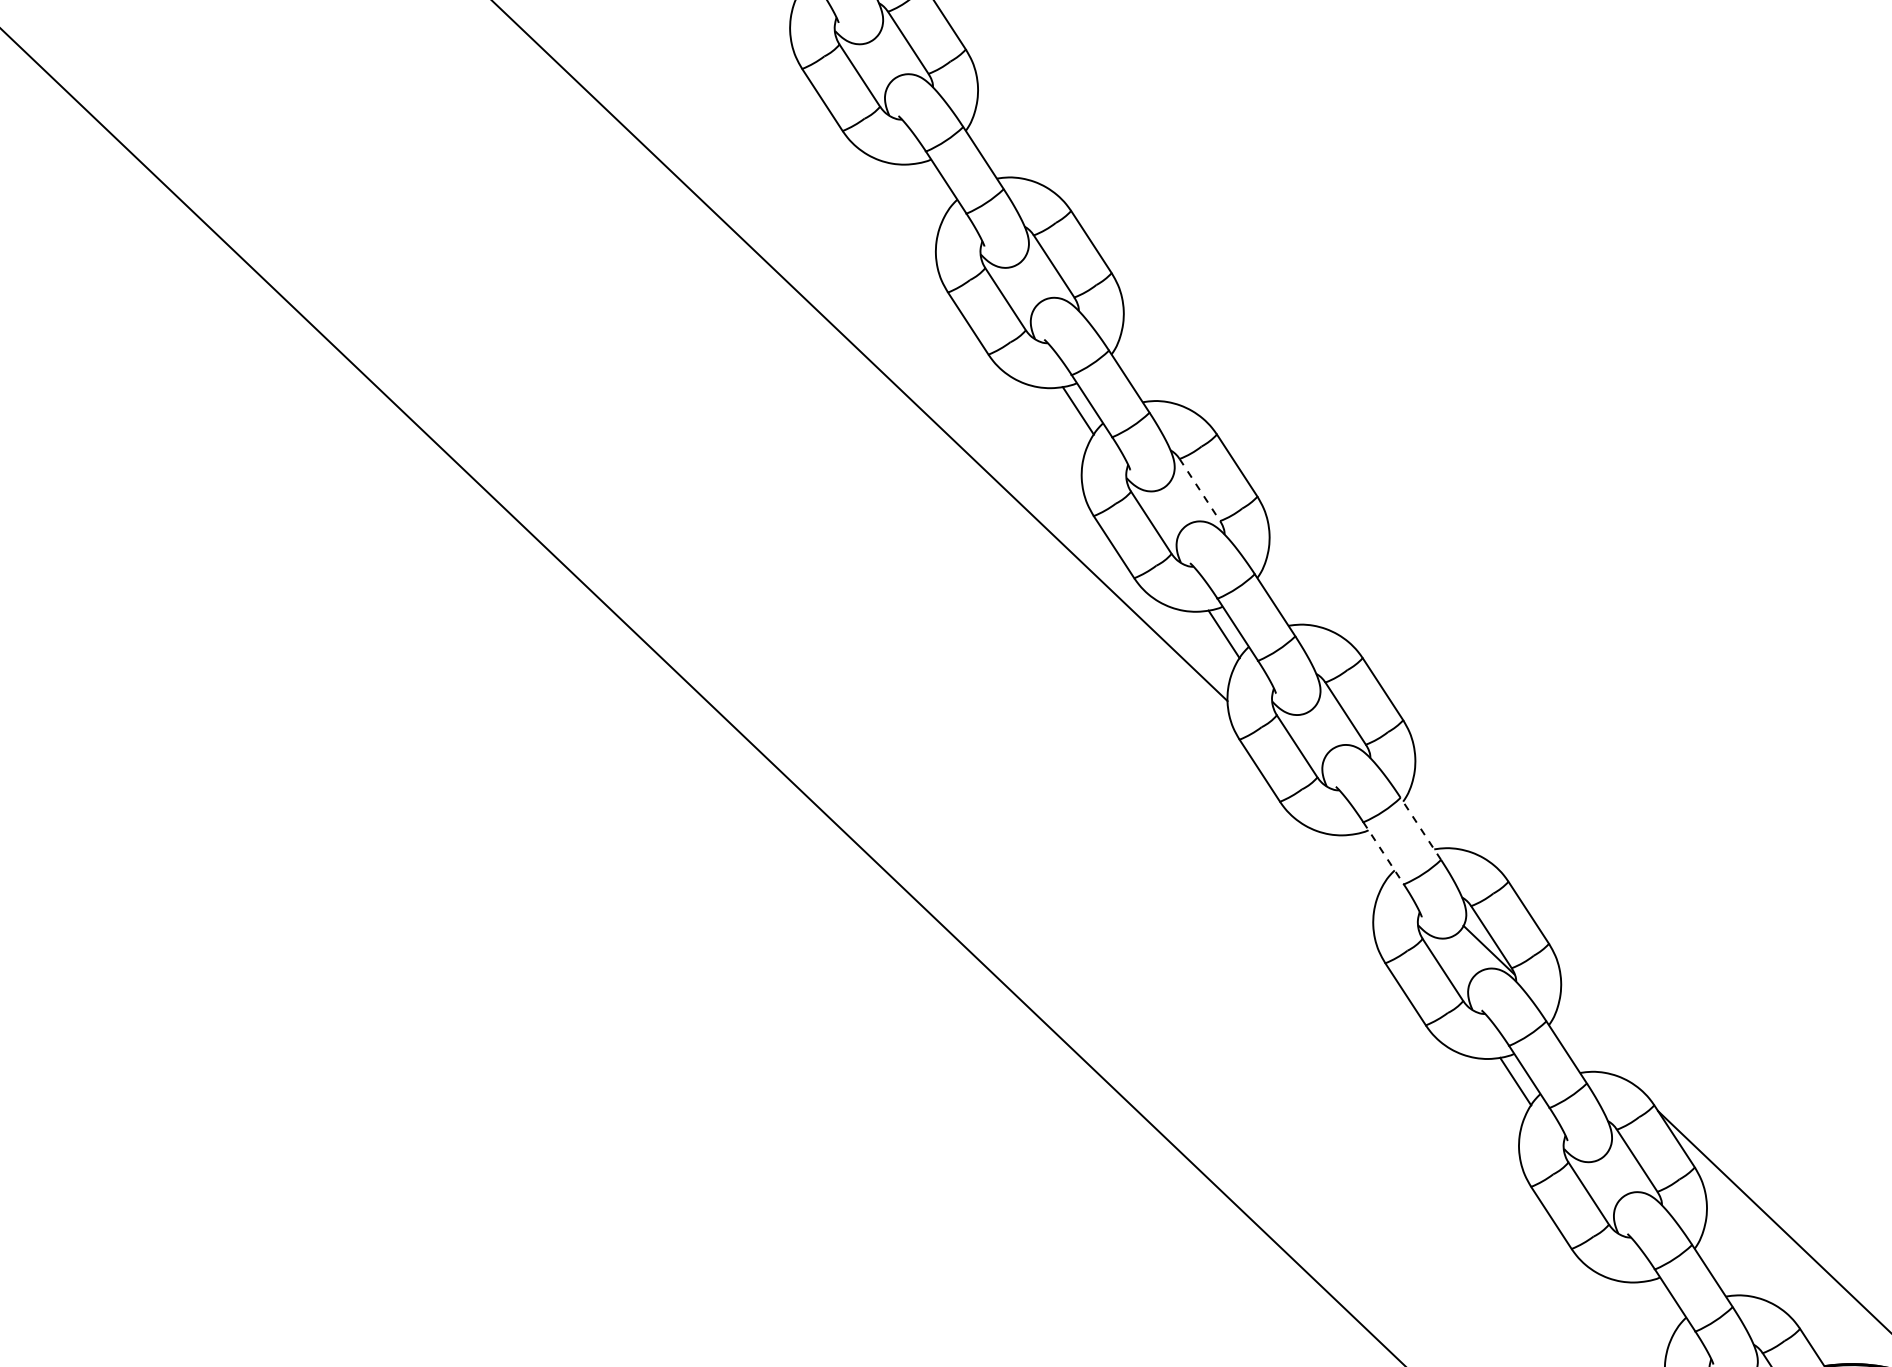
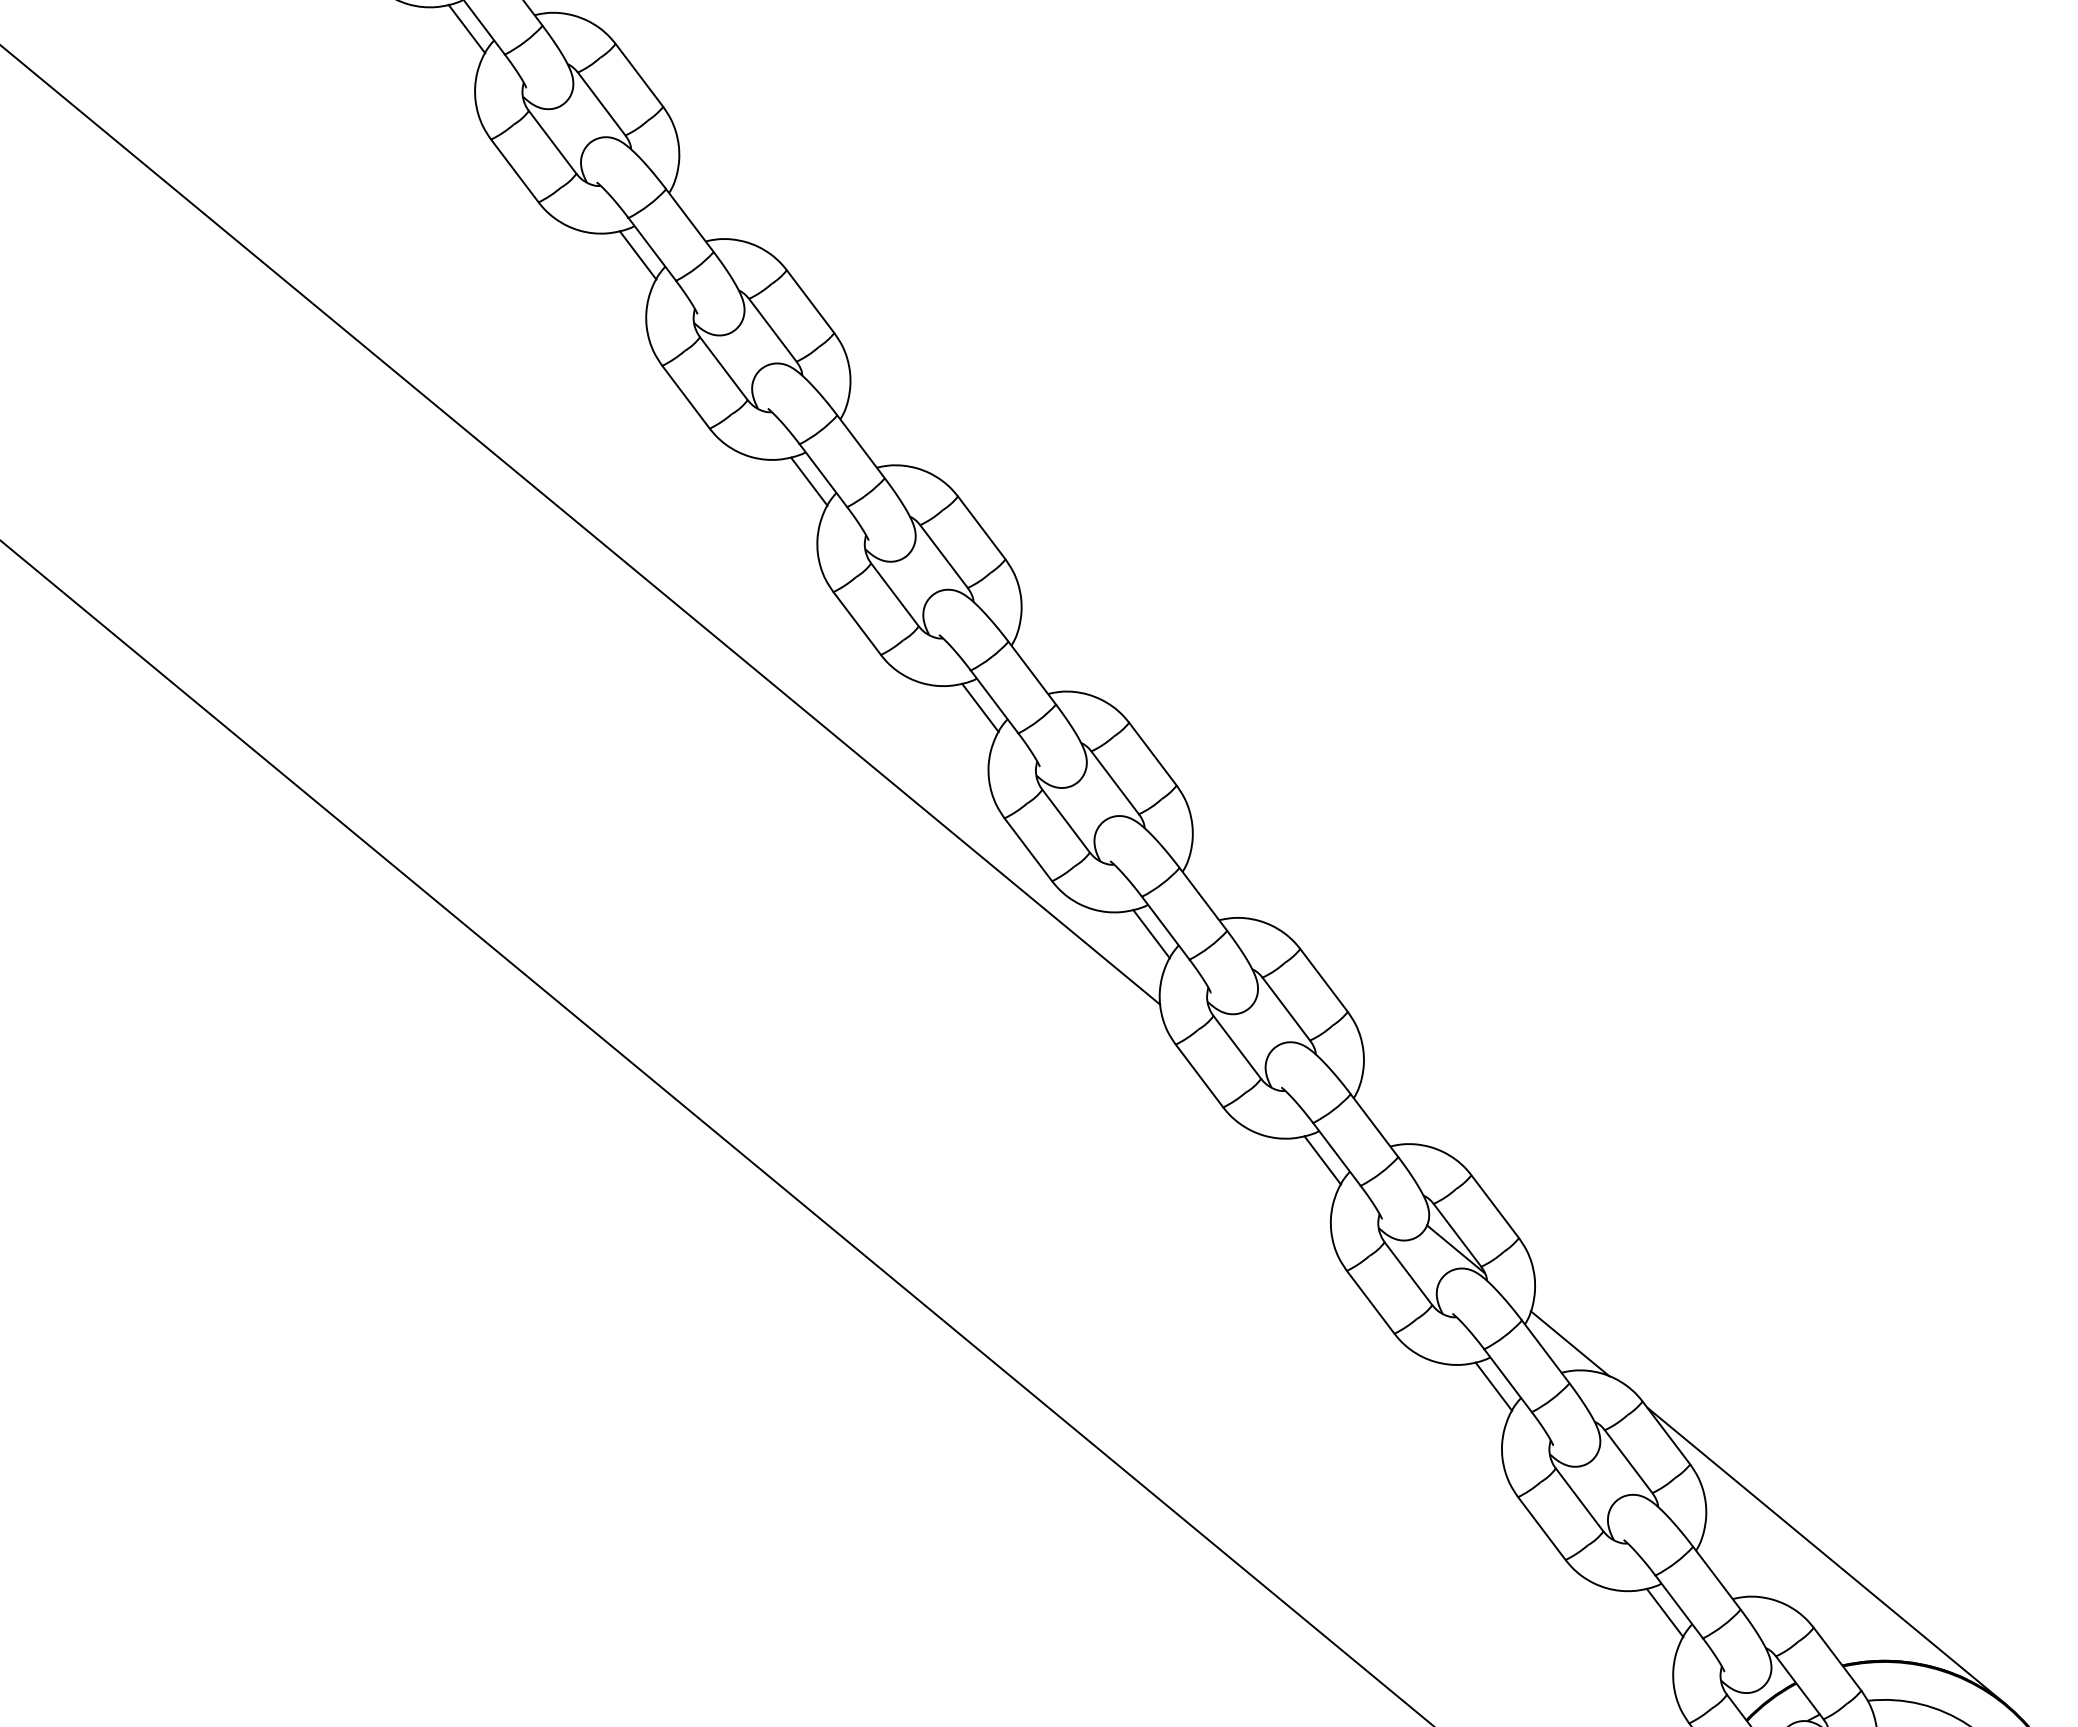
line: (932, 187) -> (809, 481), added
line: (1200, 490) -> (1115, 783), dashed -> solid
line: (1420, 828) -> (1374, 1125), dashed -> solid
line: (1384, 853) -> (1337, 1154), dashed -> solid
line: (1369, 858) -> (1322, 1160), added
line: (1589, 1046) -> (1569, 1343), added
line: (1660, 1304) -> (1664, 1612), added

